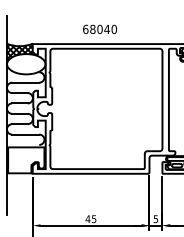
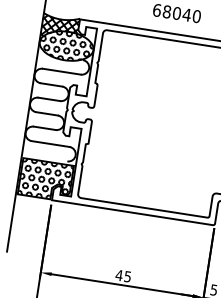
hatch: (26, 64) -> (66, 46), added
hatch: (26, 160) -> (46, 180), added

